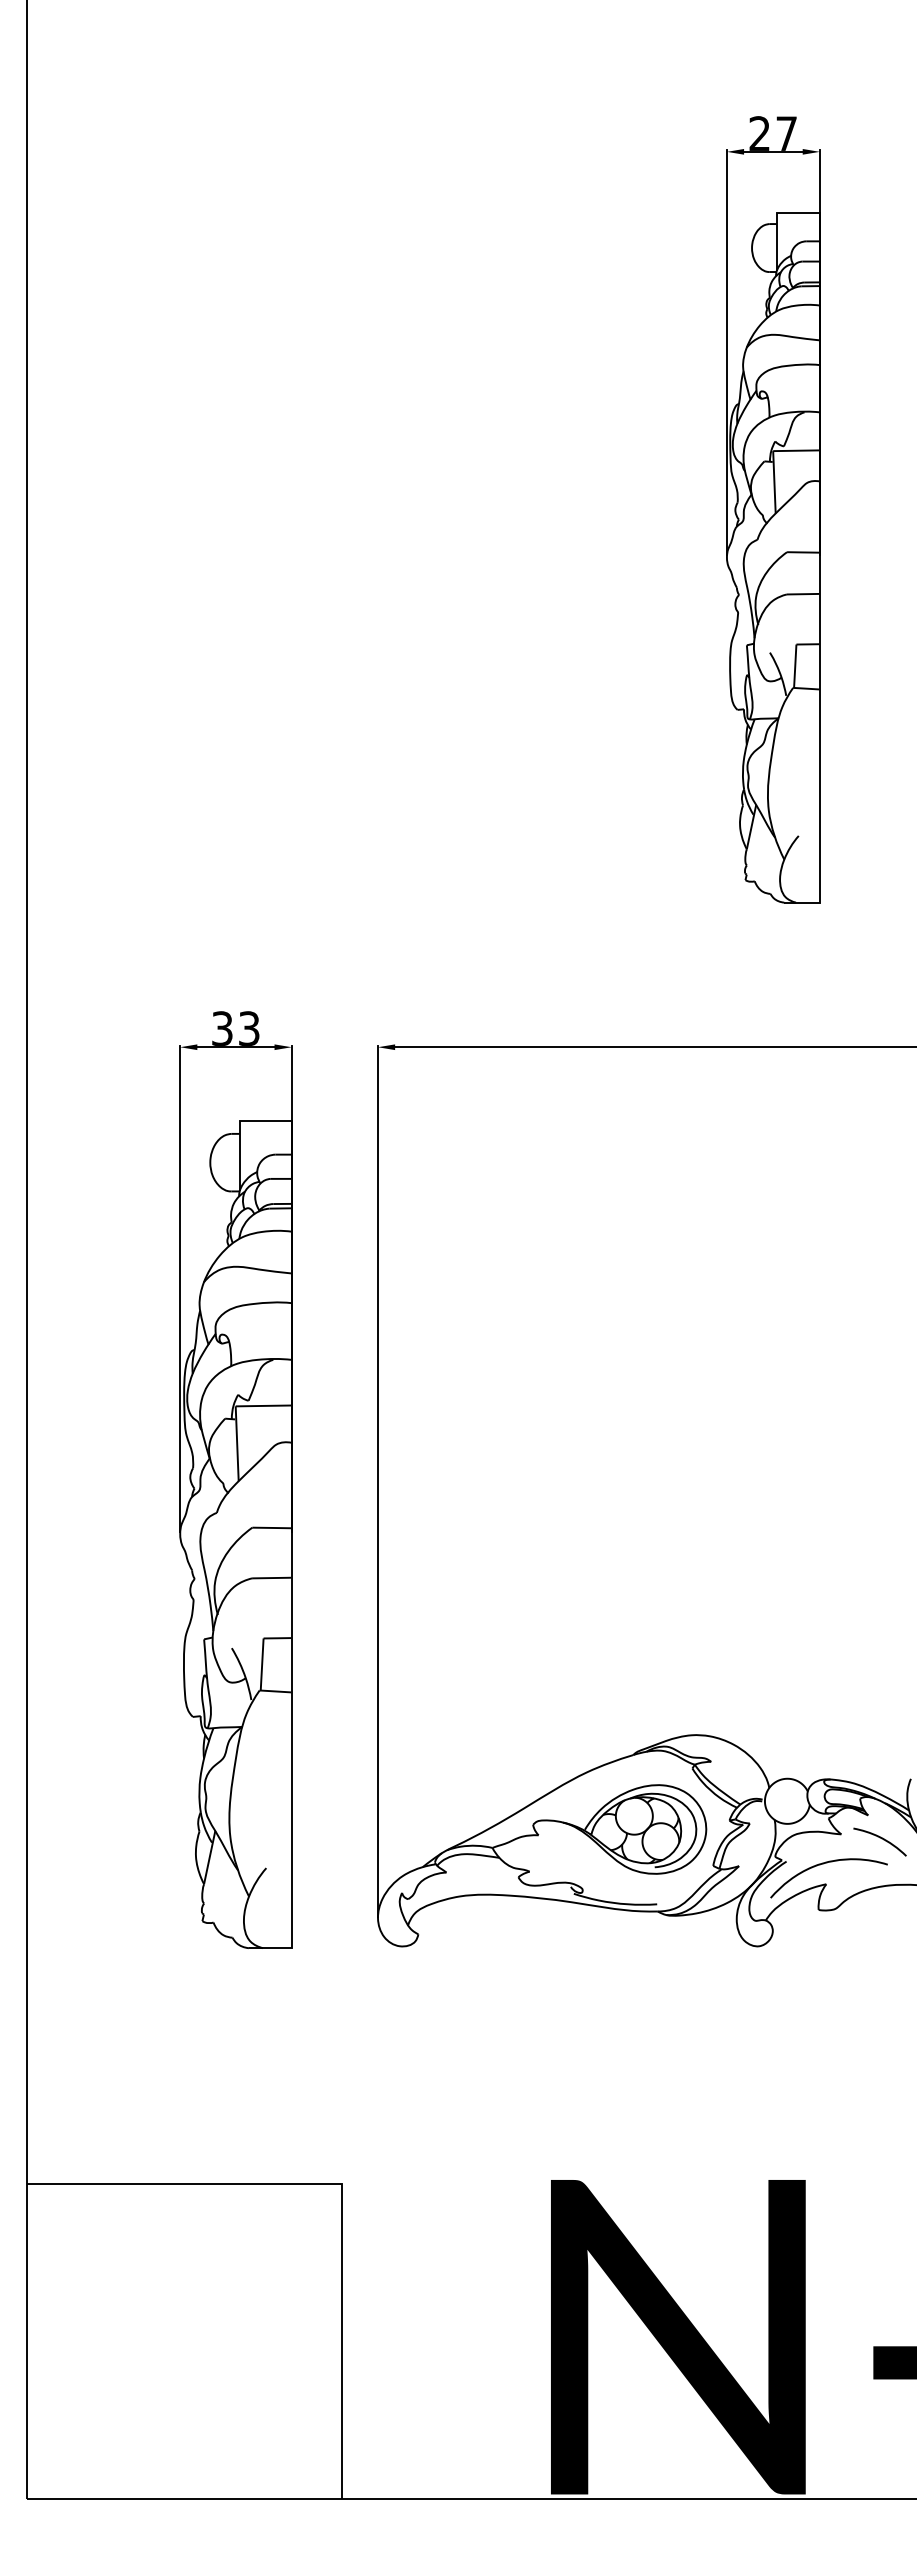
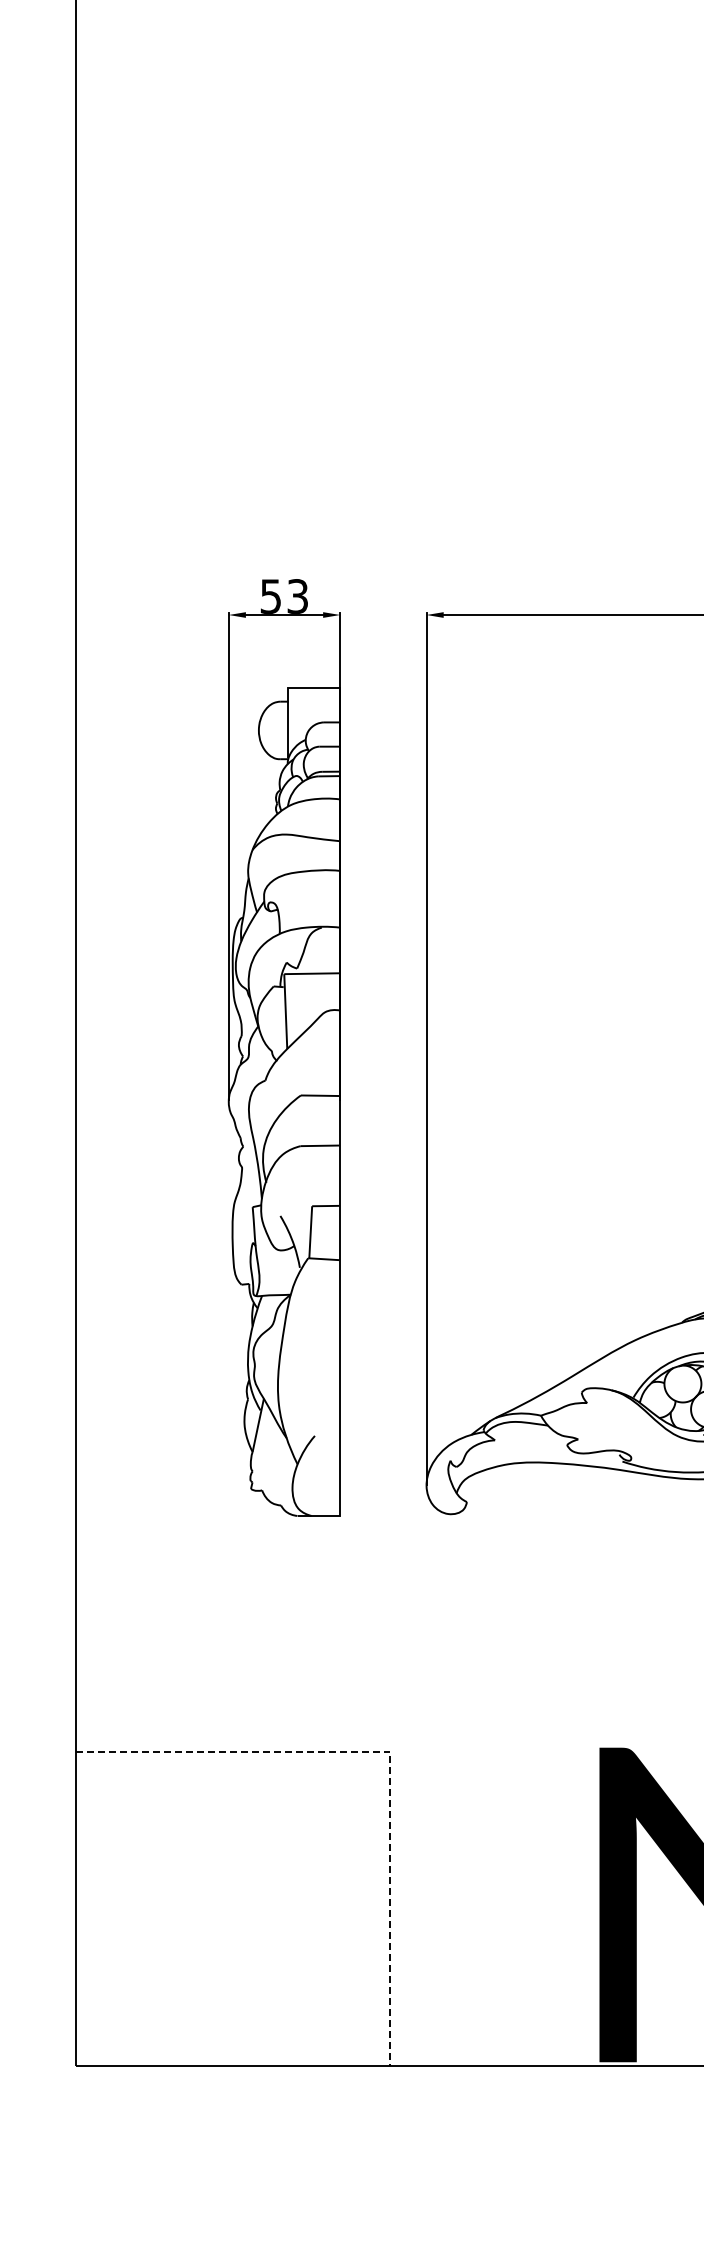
text: (222, 1028) -> (271, 596), 33 -> 53
line: (341, 2184) -> (390, 1752), solid -> dashed

